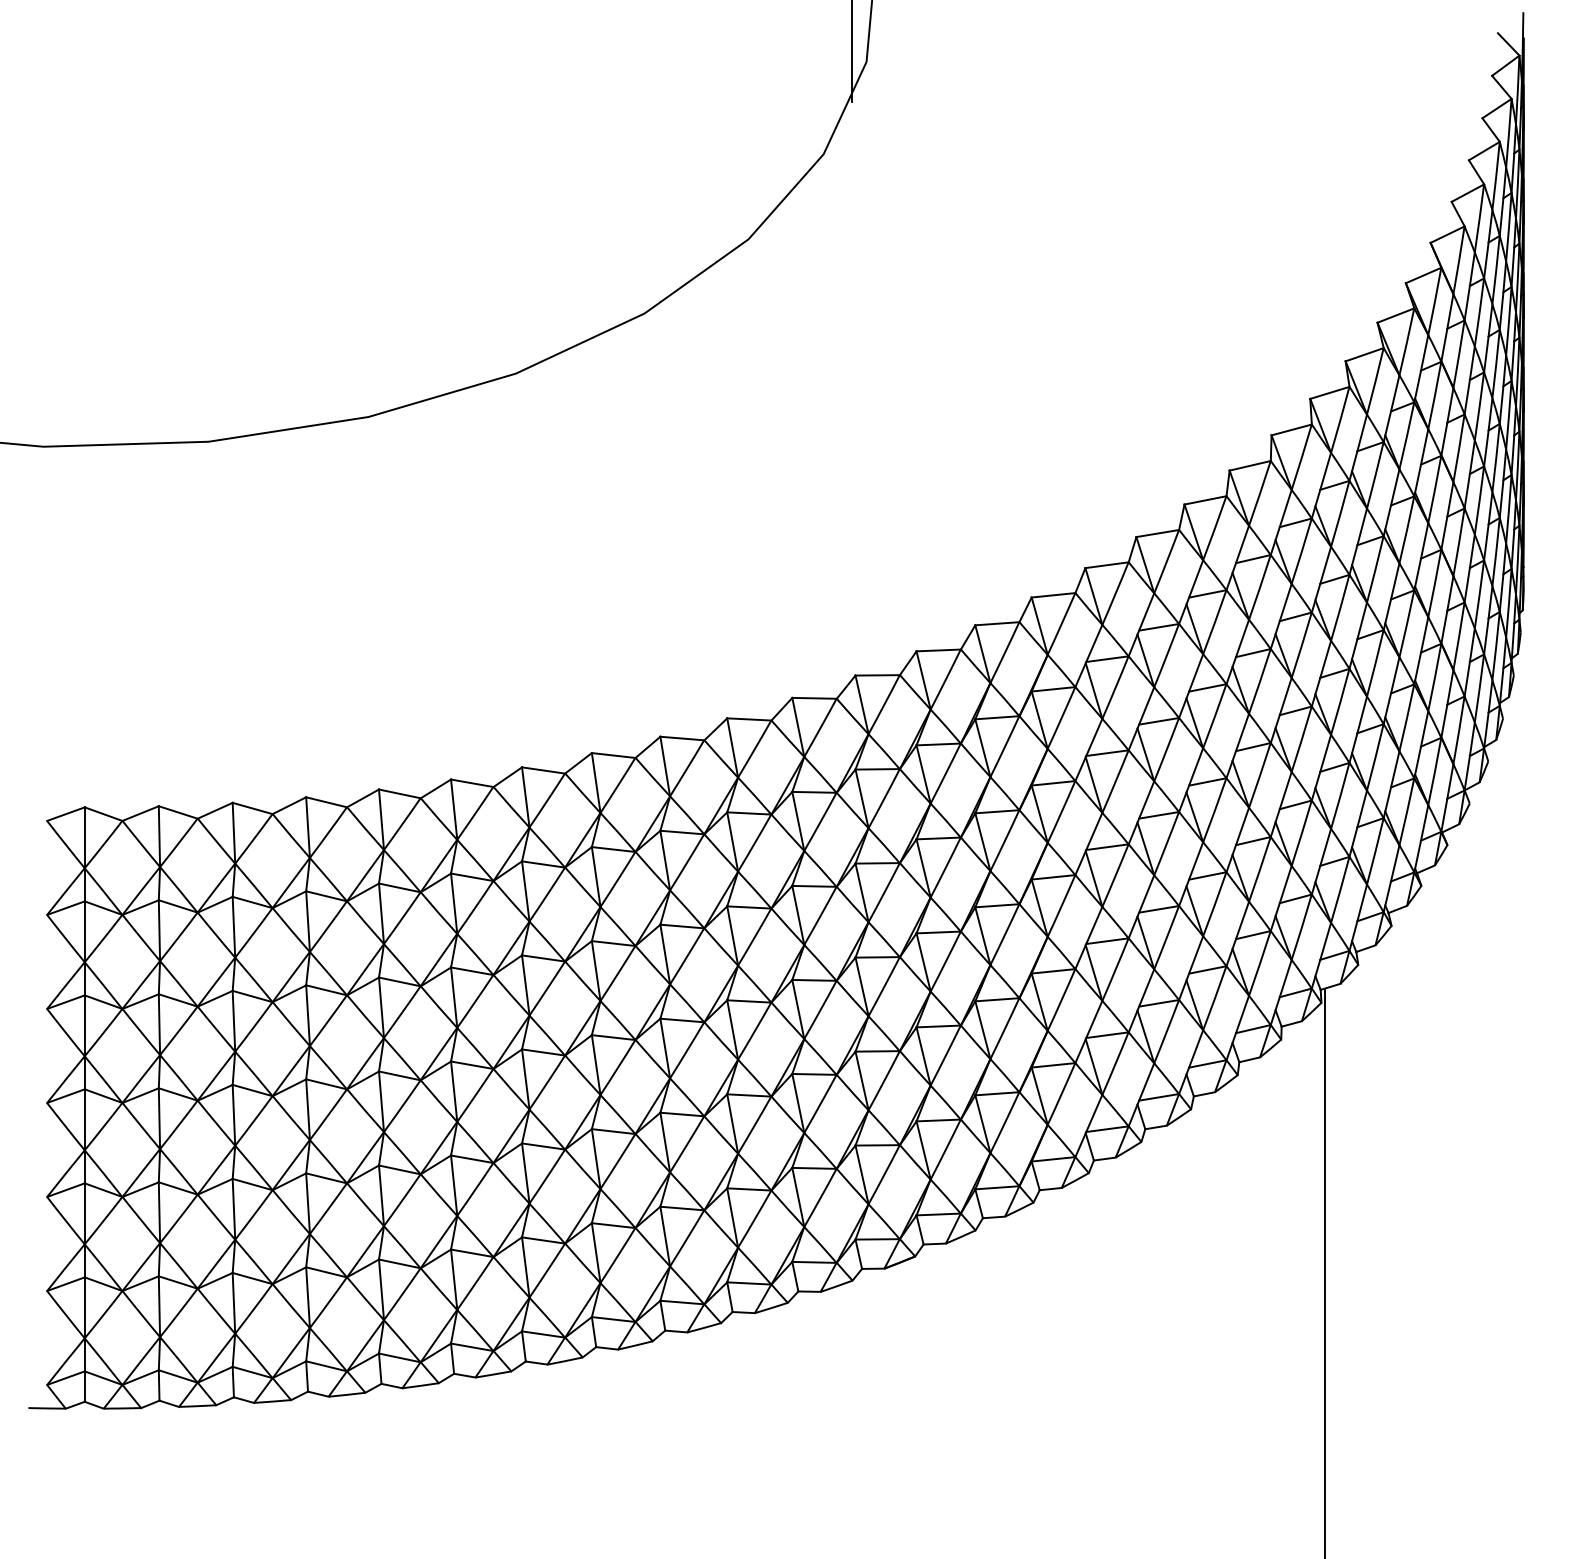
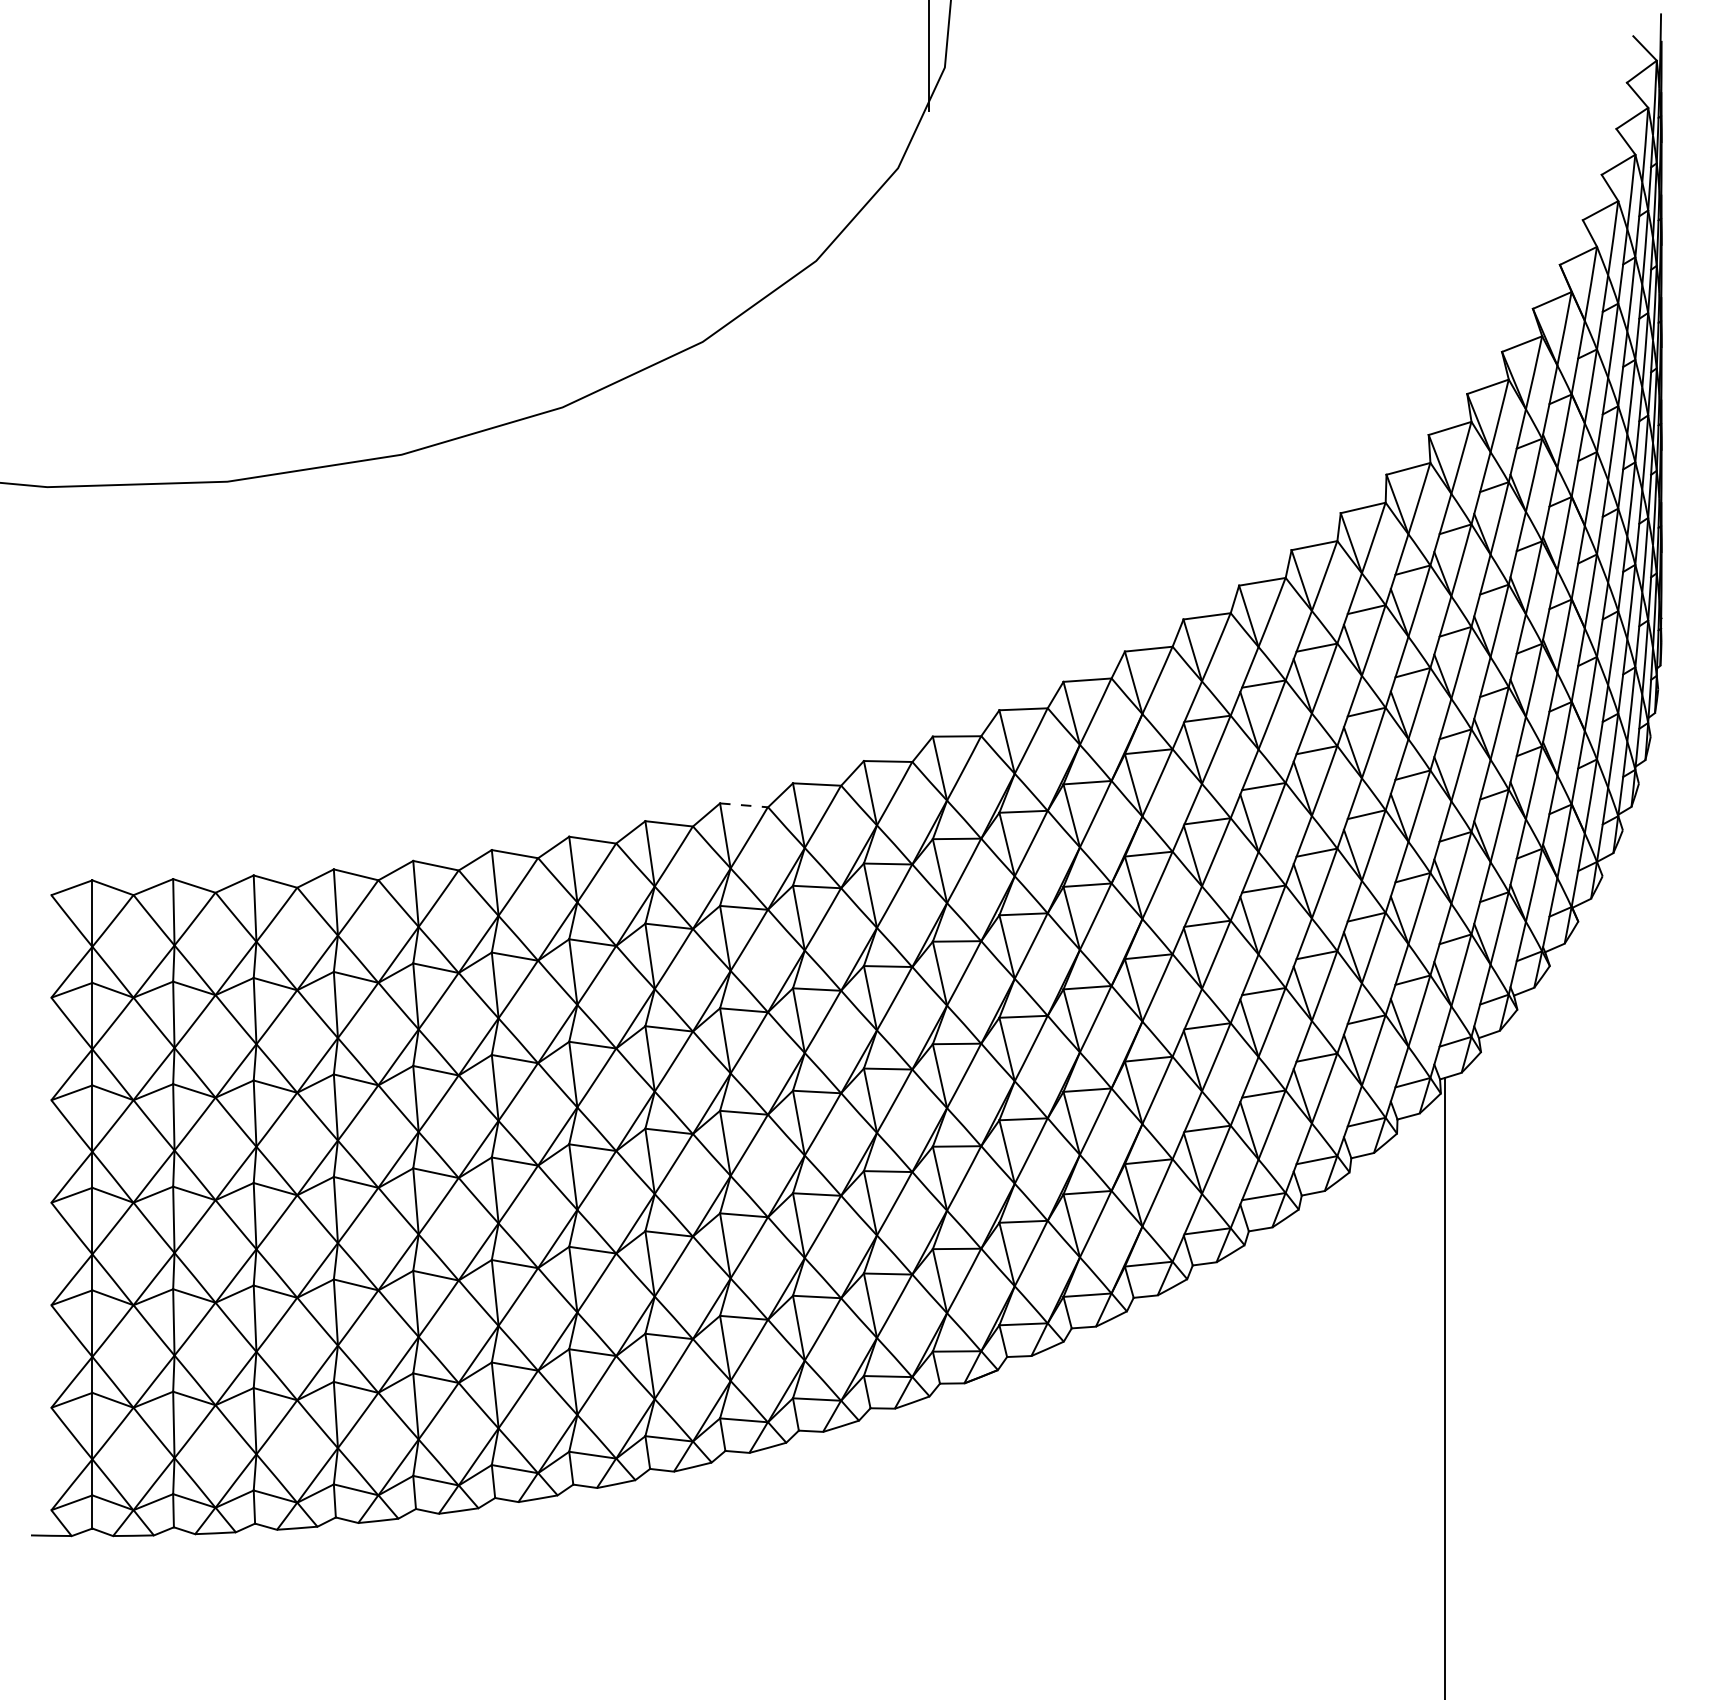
line: (681, 738) -> (743, 805), solid -> dashed

